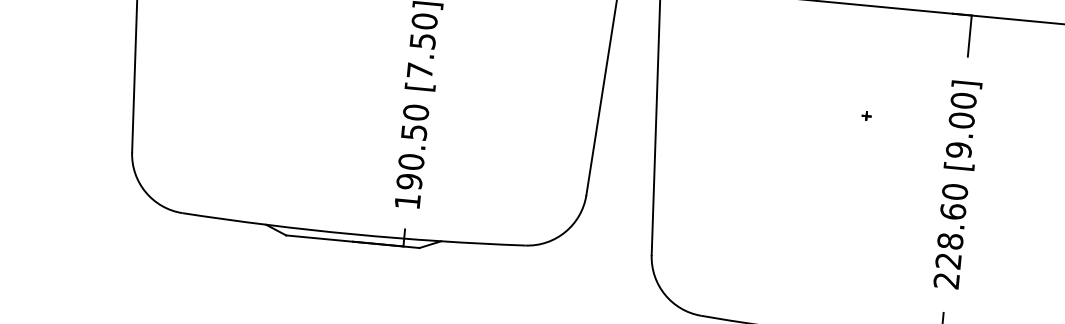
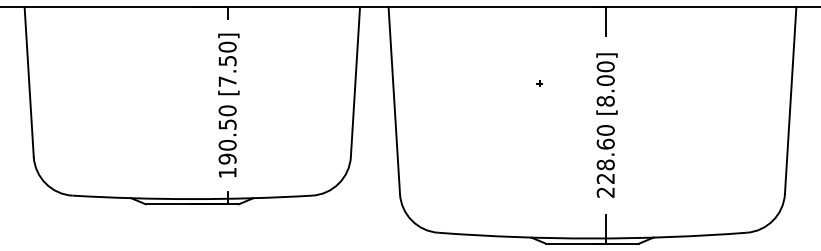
text: (958, 150) -> (605, 101), [9.00] -> [8.00]

